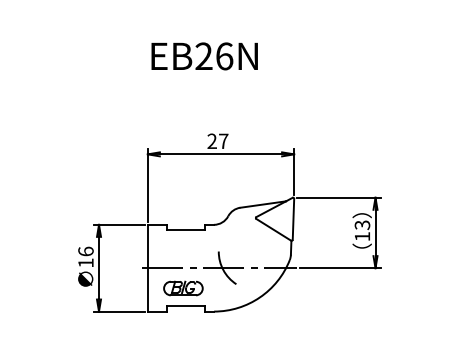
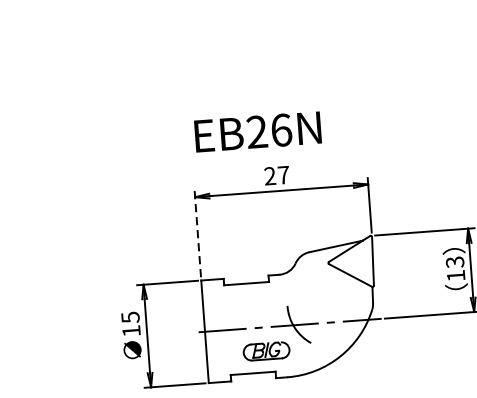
text: (204, 56) -> (257, 132), moved
line: (147, 185) -> (197, 234), solid -> dashed
text: (85, 251) -> (129, 317), 16 -> 15
part: (183, 288) -> (266, 351), moved

